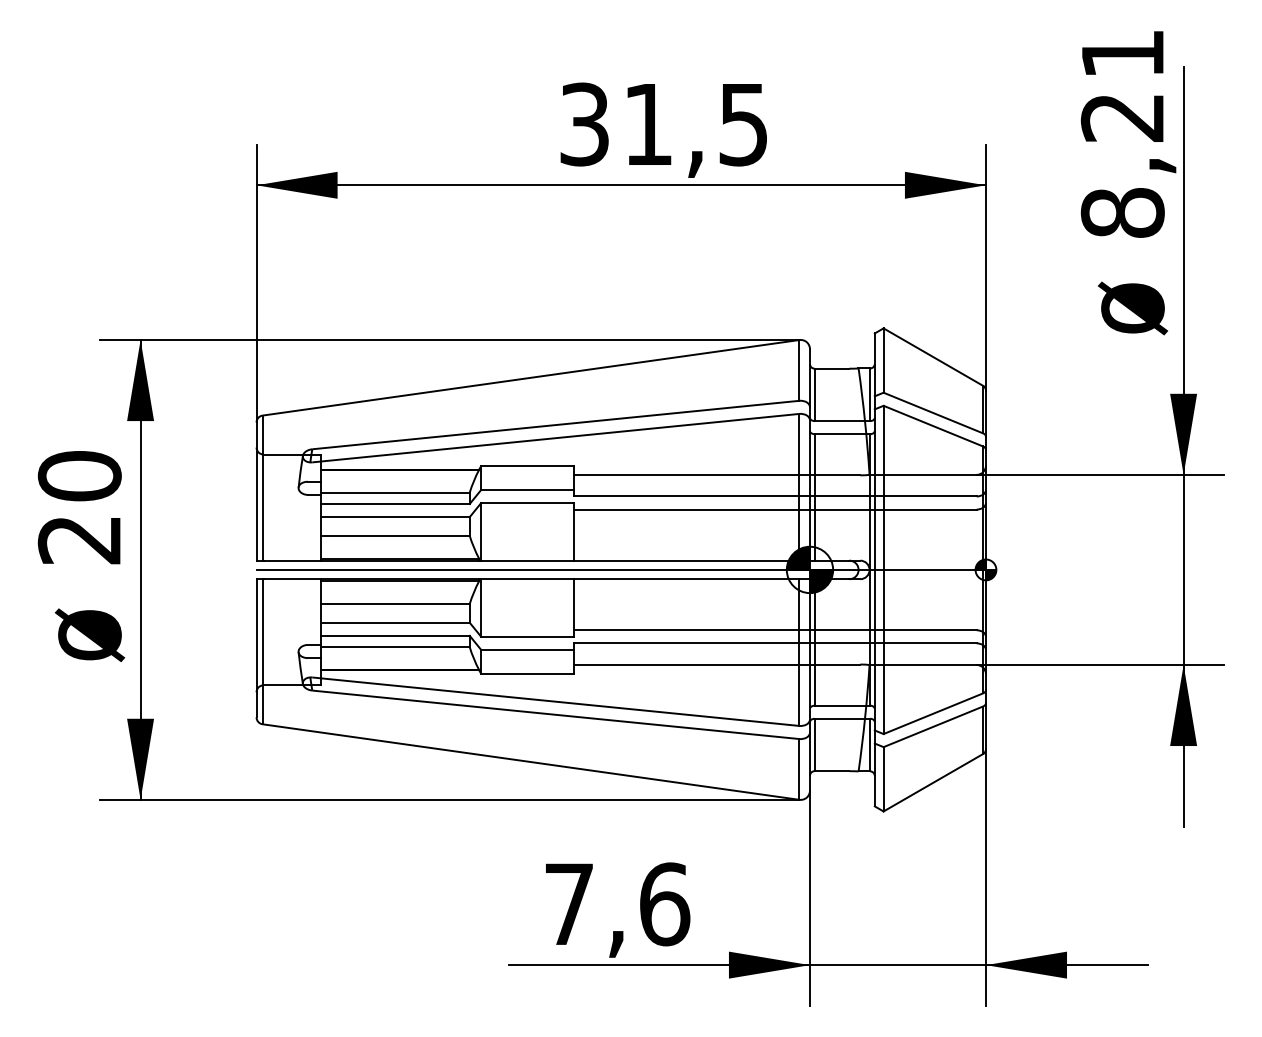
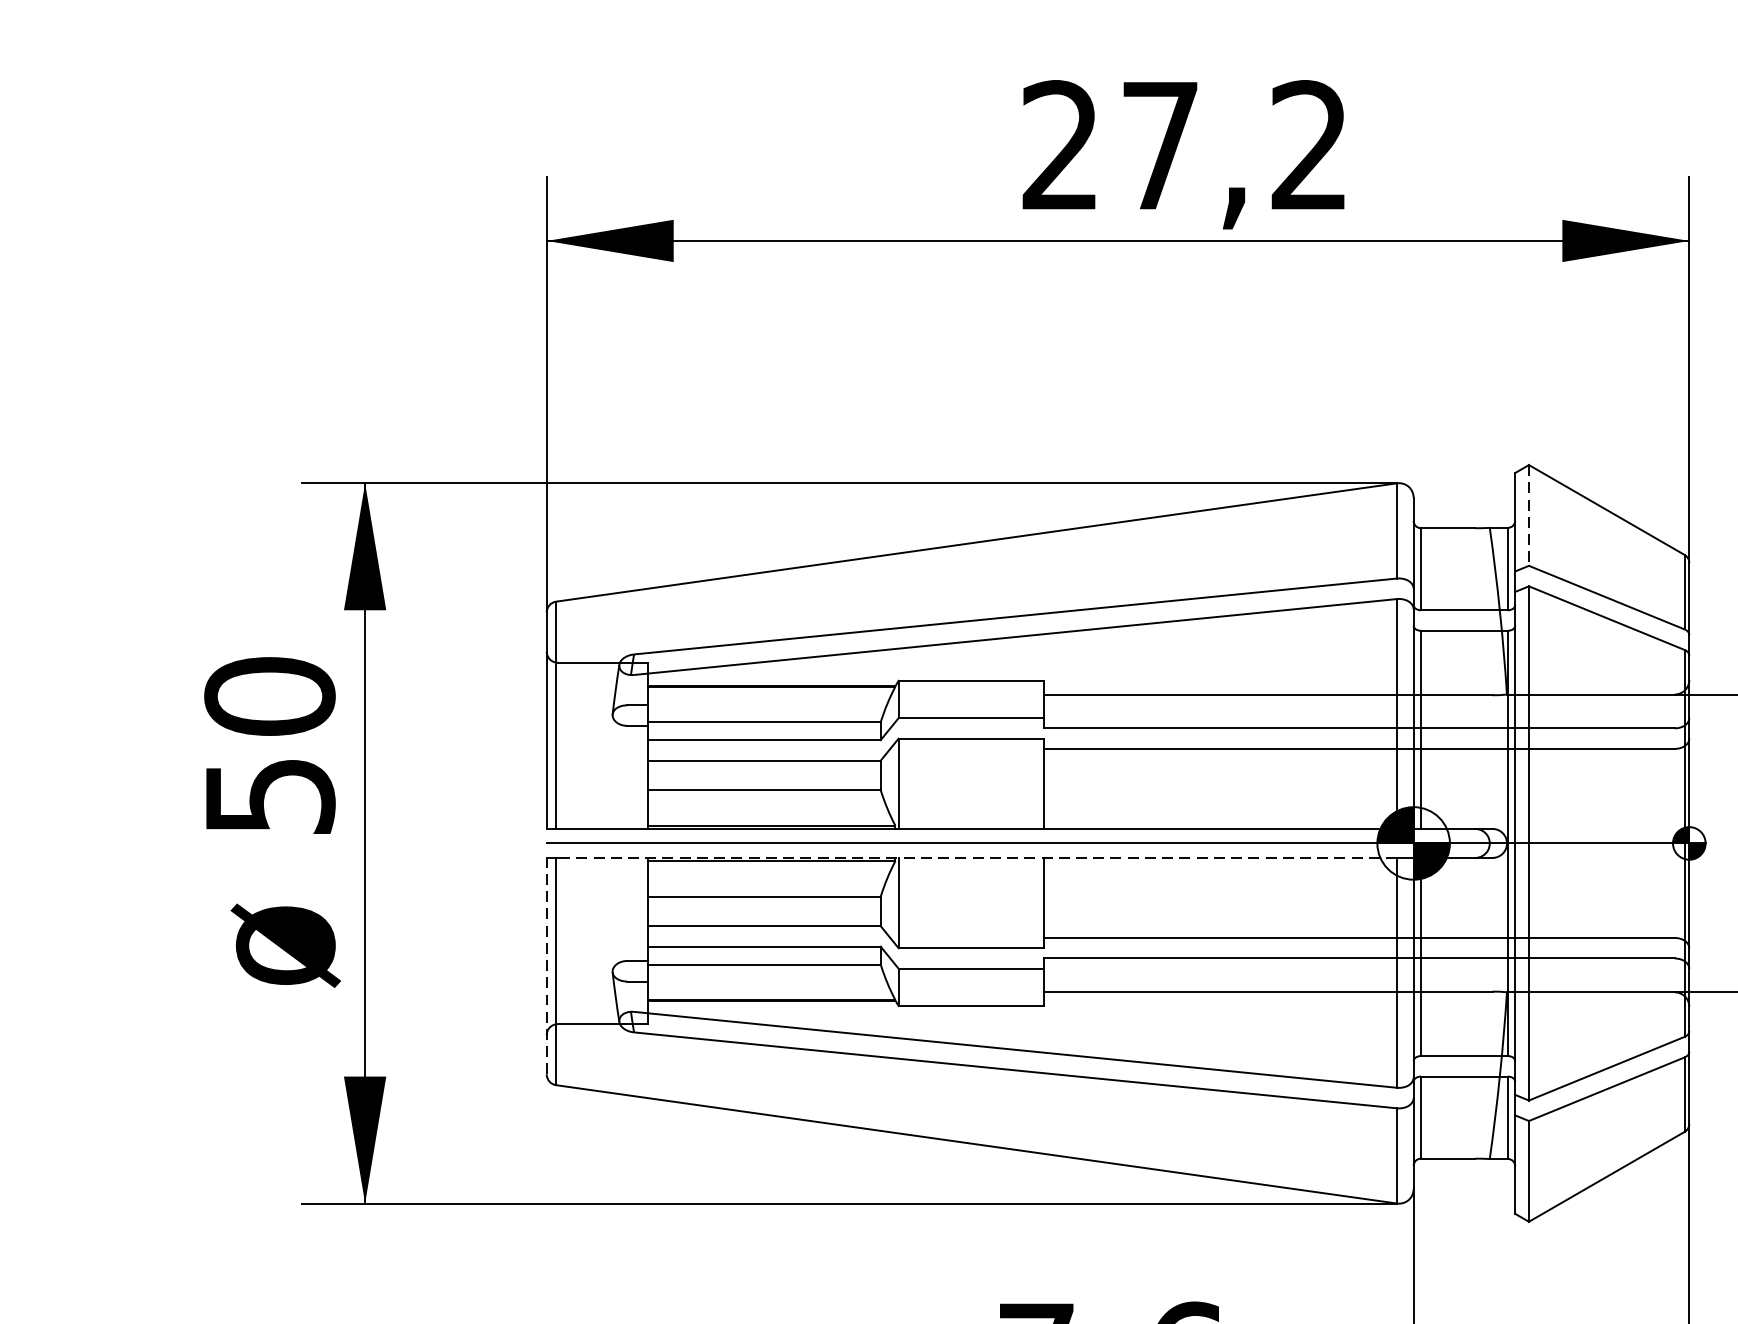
text: (663, 124) -> (1184, 145), 31,5 -> 27,2
line: (883, 361) -> (1528, 516), solid -> dashed
text: (79, 540) -> (269, 797), 20 -> 50
line: (530, 579) -> (975, 858), solid -> dashed
line: (256, 647) -> (546, 964), solid -> dashed

